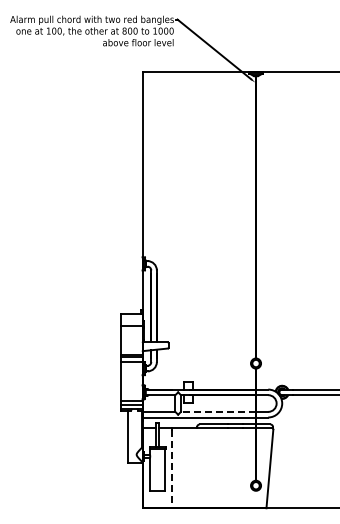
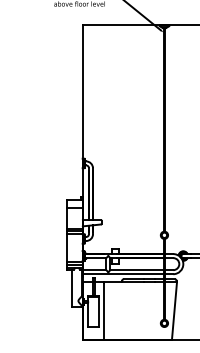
line: (217, 411) -> (136, 269), dashed -> solid
line: (172, 469) -> (104, 311), dashed -> solid

